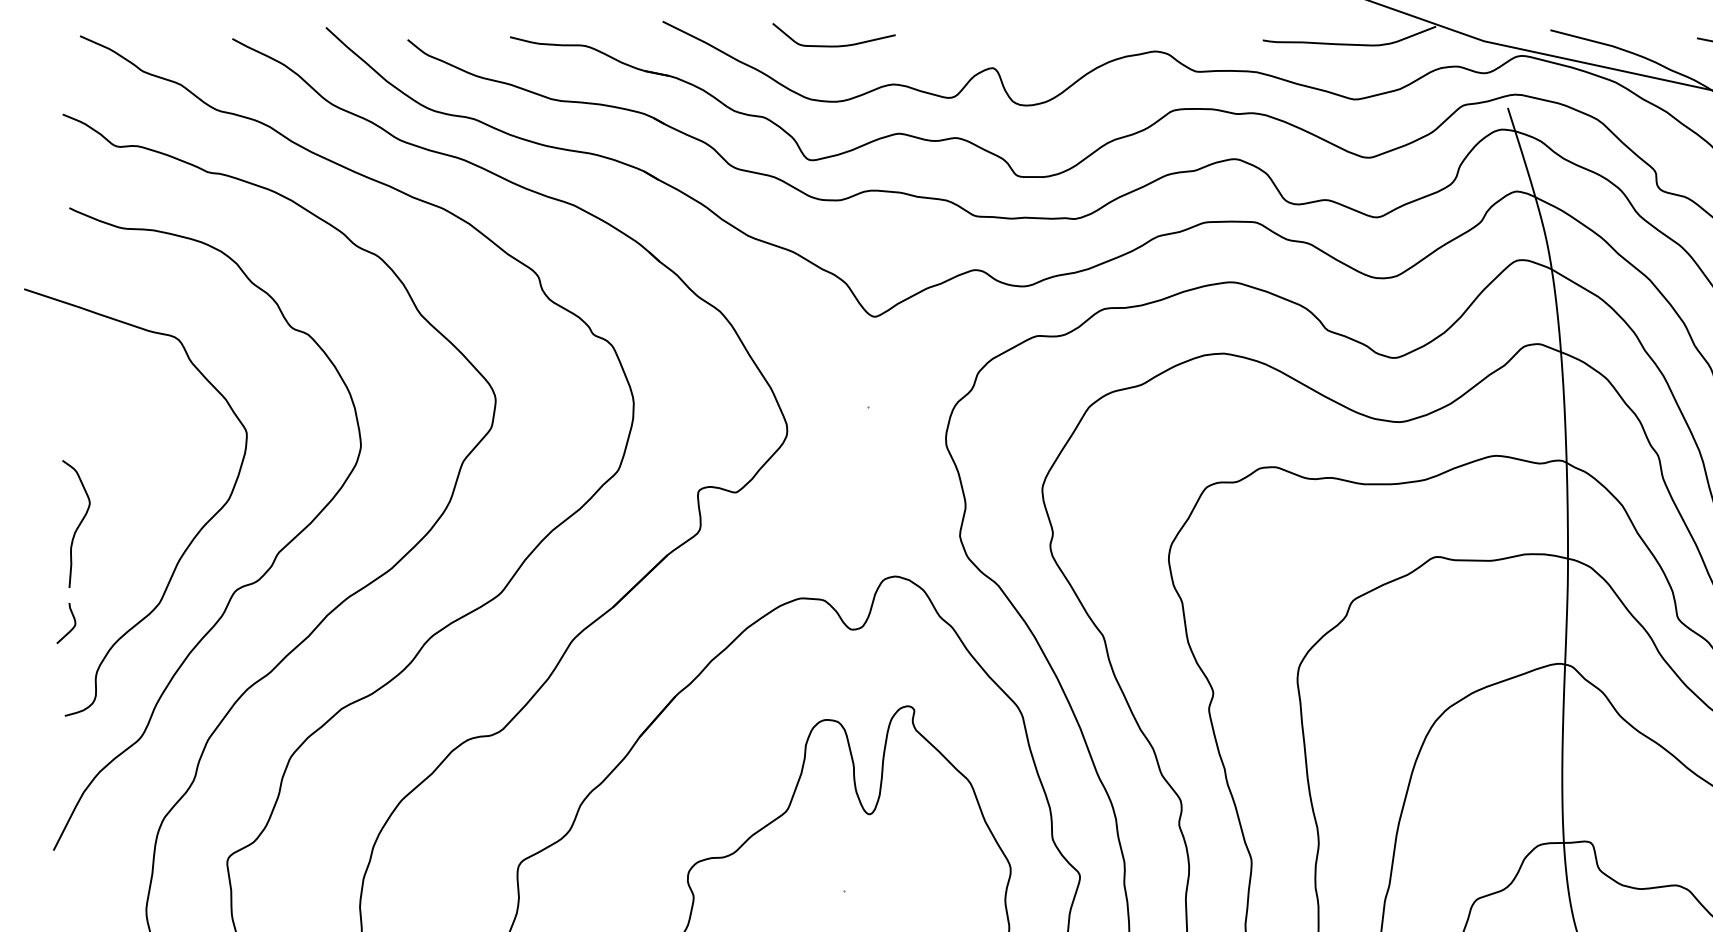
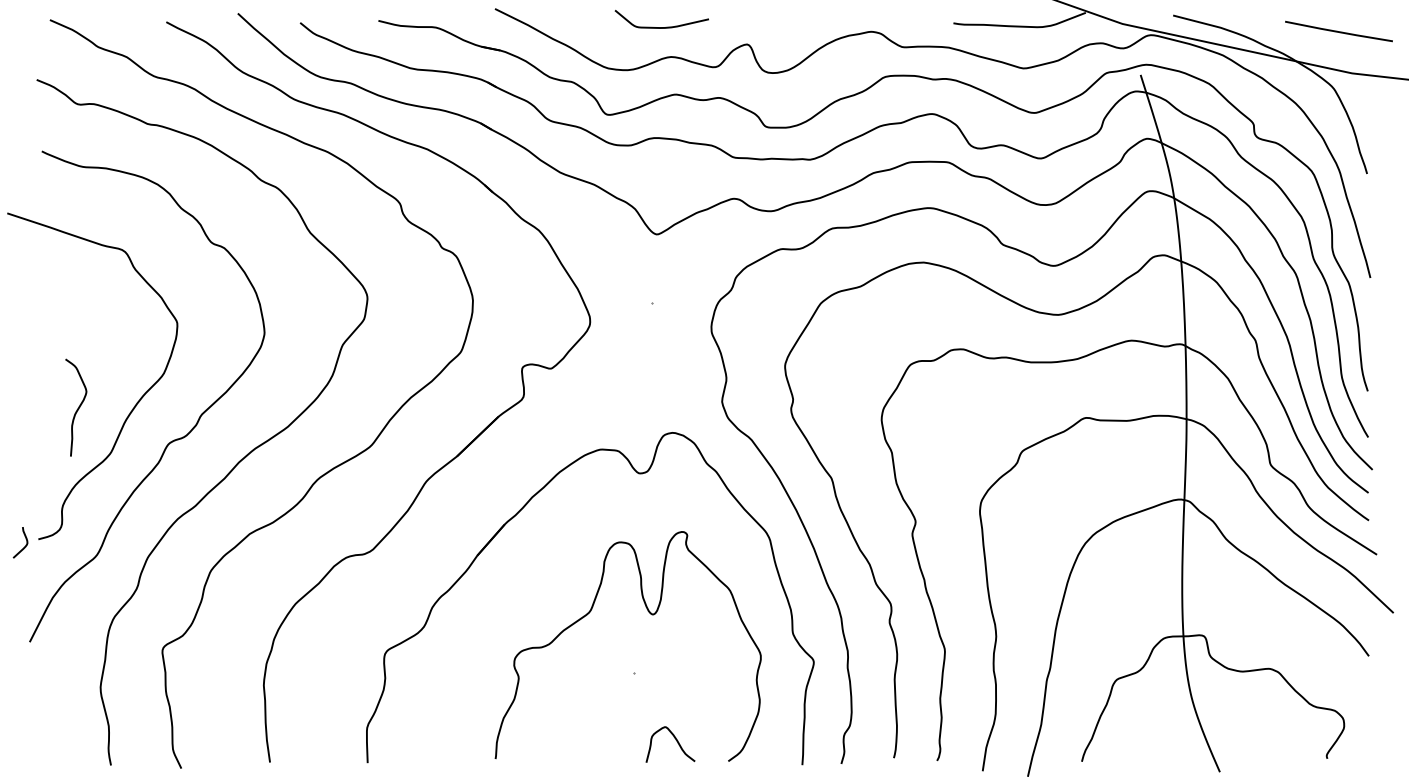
curve: (833, 45) -> (661, 27), moved
curve: (78, 525) -> (77, 408), moved
curve: (72, 625) -> (25, 544), moved

